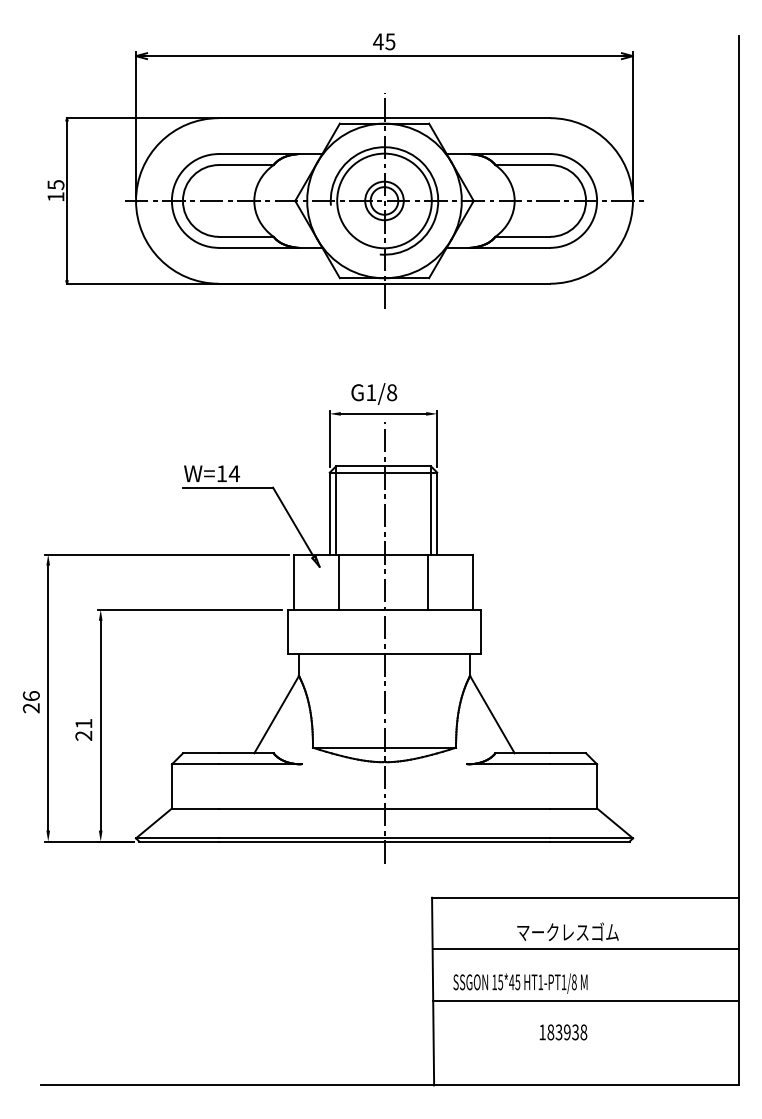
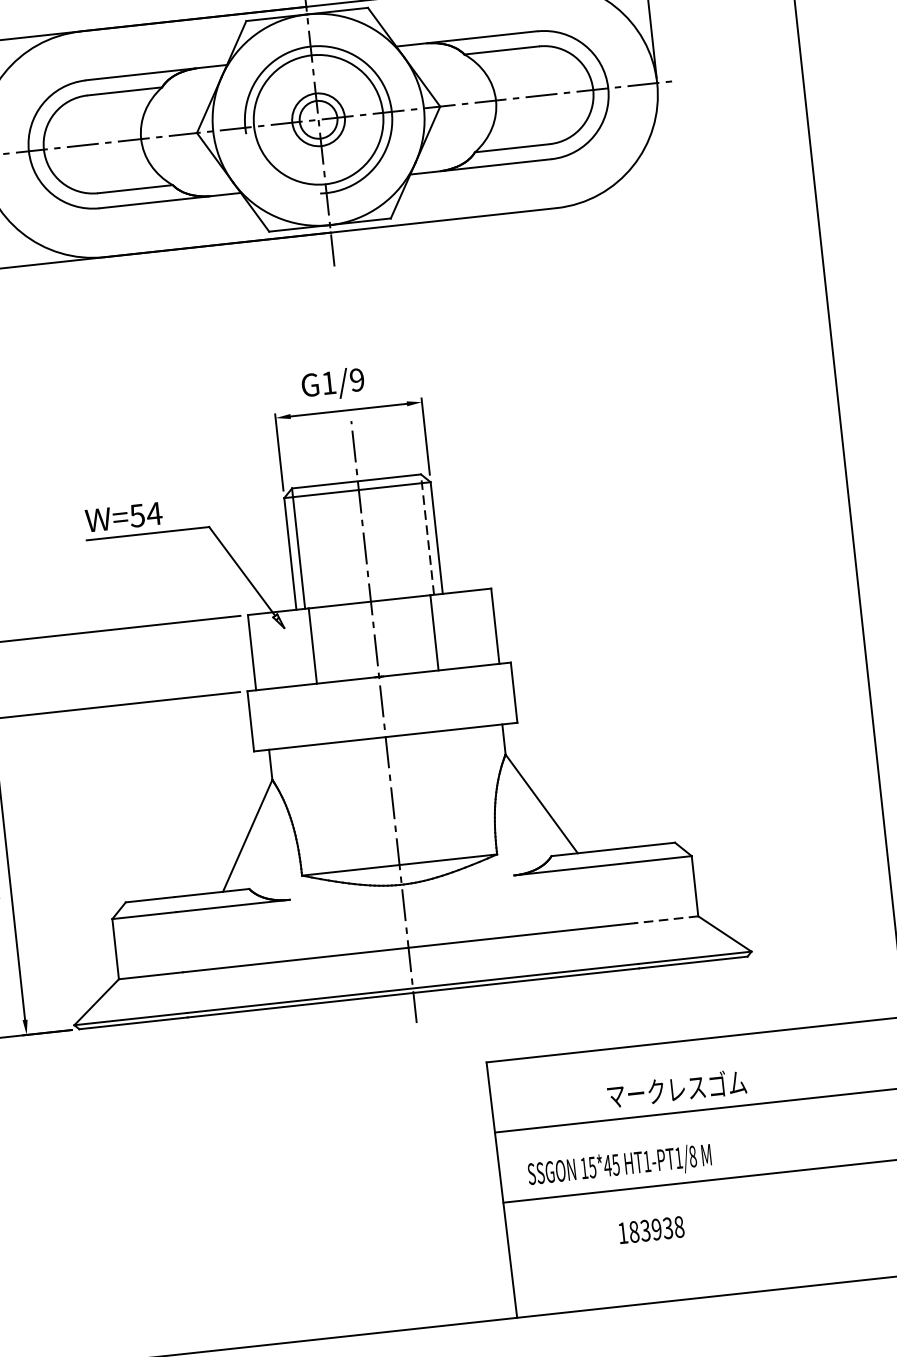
text: (392, 392) -> (357, 379), G1/8 -> G1/9
text: (221, 473) -> (136, 515), W=14 -> W=54
line: (430, 509) -> (426, 533), solid -> dashed
line: (573, 808) -> (666, 919), solid -> dashed
text: (563, 1032) -> (651, 1230), moved

